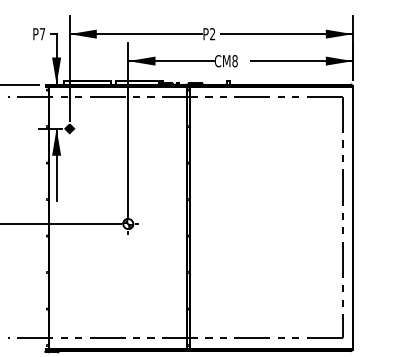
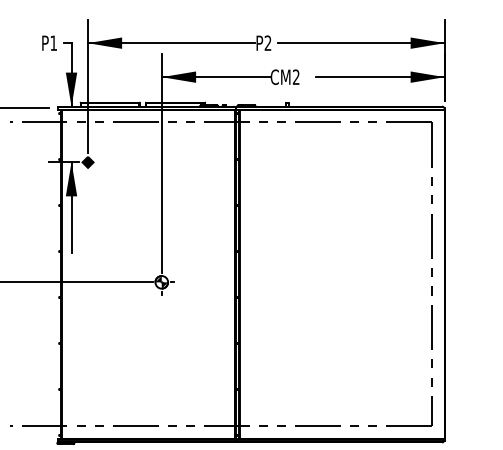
text: (42, 33) -> (53, 42), P7 -> P1
text: (234, 61) -> (295, 77), CM8 -> CM2

